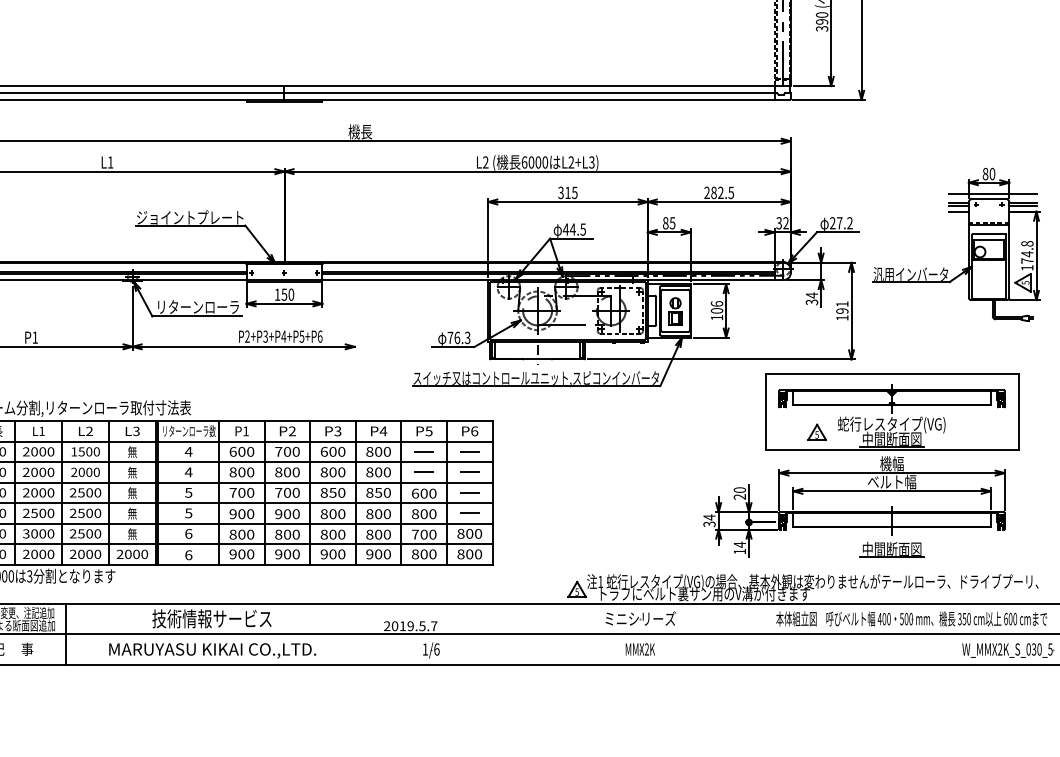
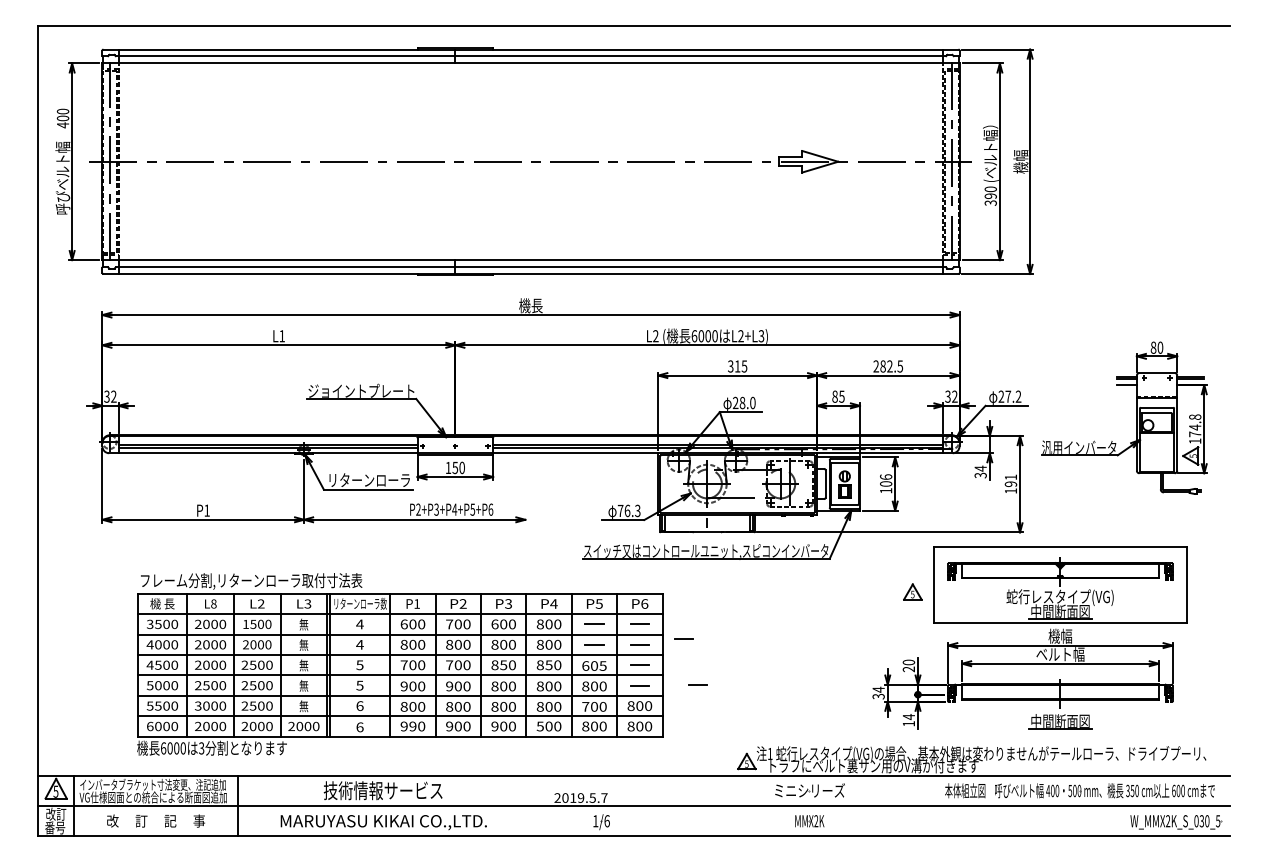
line: (992, 194) -> (1160, 368), removed
text: (573, 229) -> (743, 402), 44.5 -> 28.0
text: (41, 430) -> (213, 603), L1 -> L8
part: (816, 431) -> (912, 591), moved
line: (513, 466) -> (683, 638), added
text: (432, 493) -> (602, 665), 600 -> 605
line: (527, 512) -> (697, 684), added
text: (241, 554) -> (412, 726), 900 -> 990
text: (368, 554) -> (539, 726), 900 -> 500

